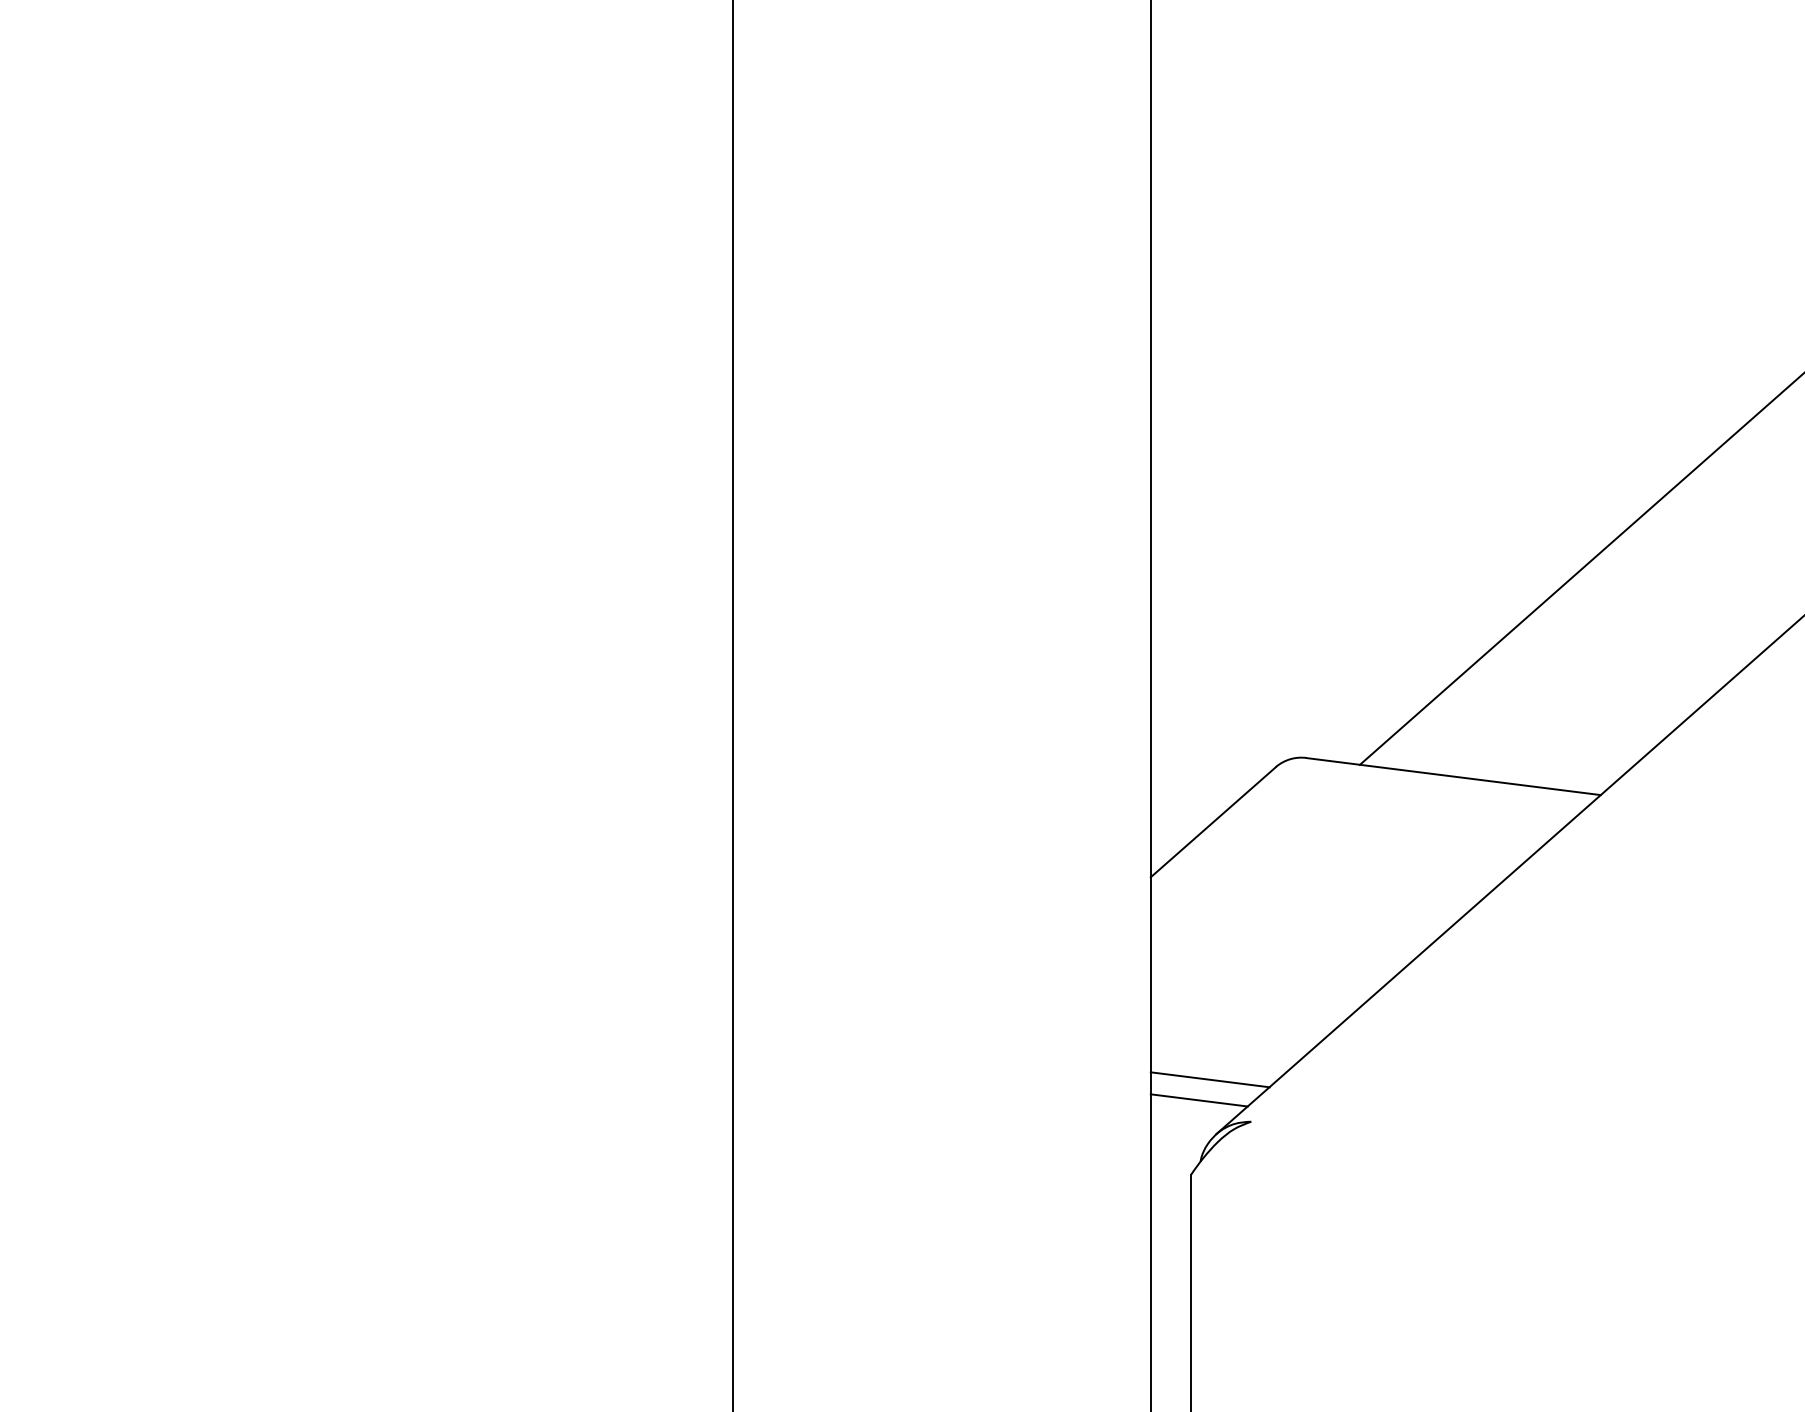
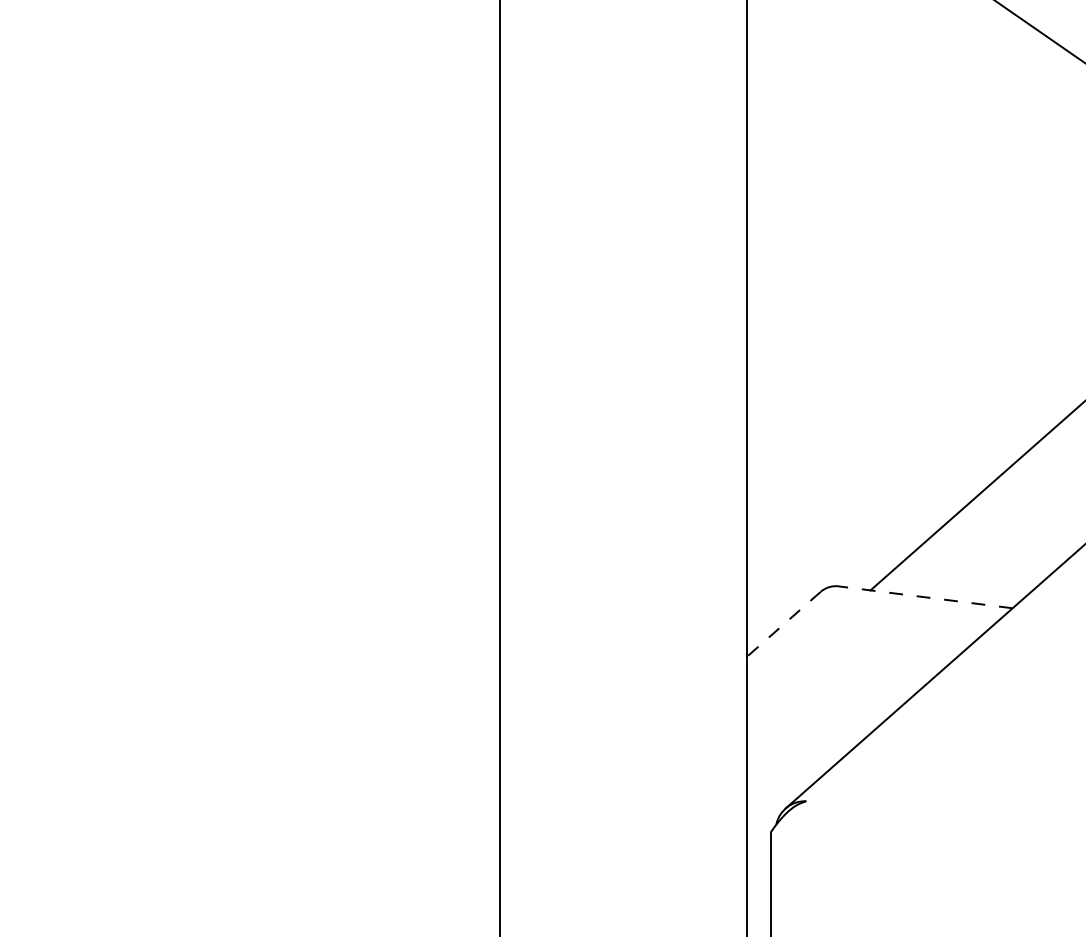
line: (1453, 776) -> (925, 597), solid -> dashed
line: (1212, 822) -> (783, 624), solid -> dashed
line: (1209, 1078) -> (781, 775), removed
line: (1199, 1100) -> (775, 788), removed

